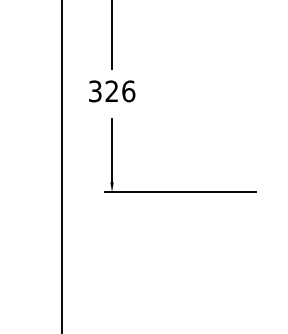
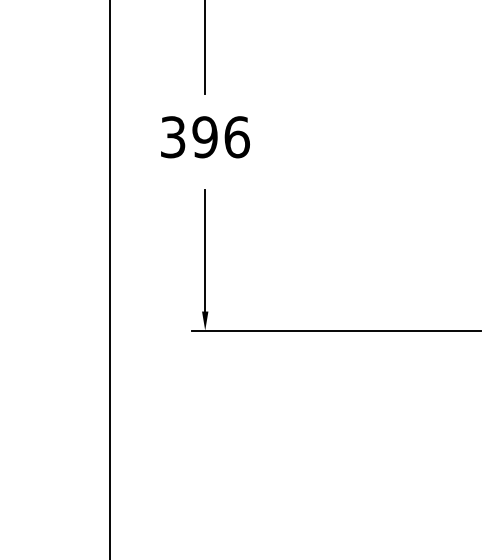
text: (111, 91) -> (204, 137), 326 -> 396

